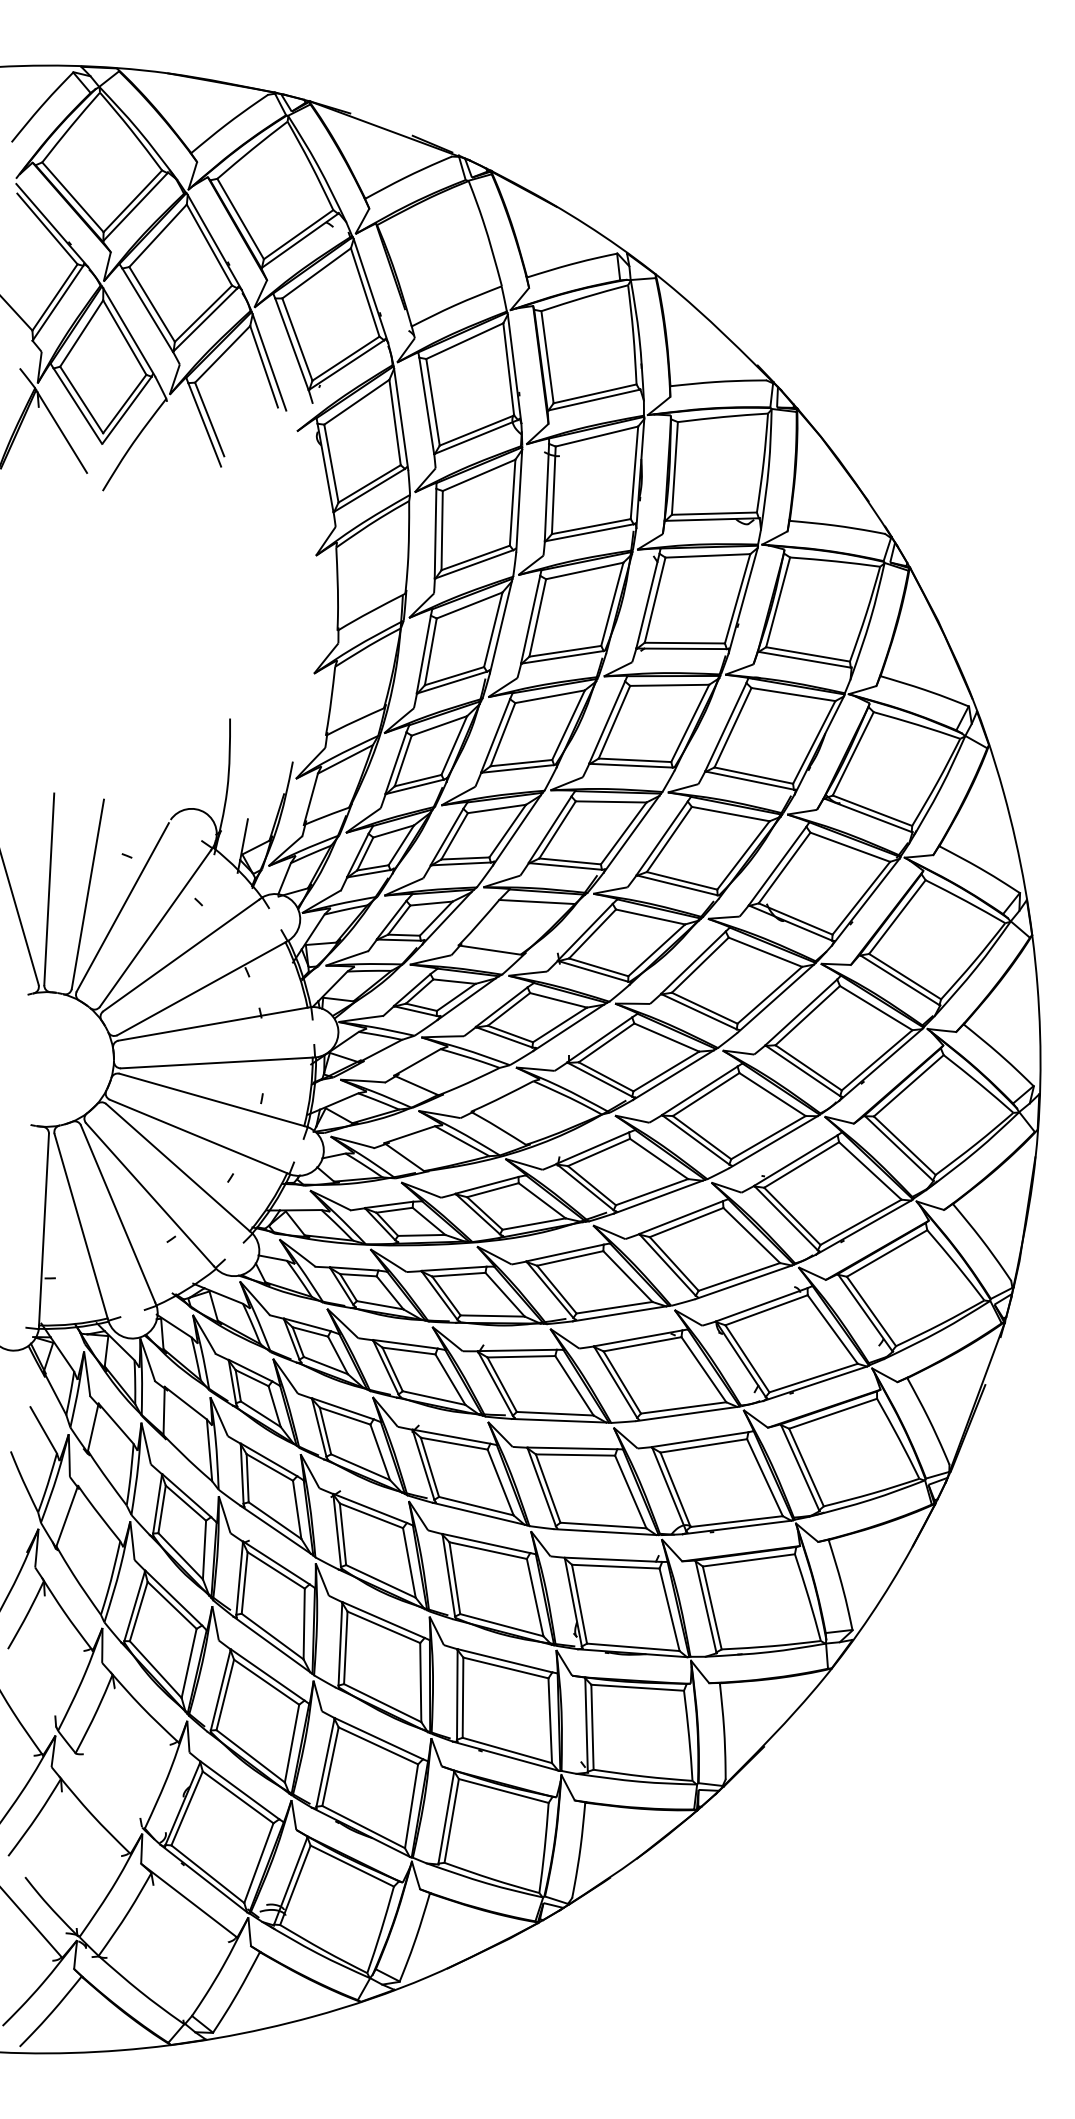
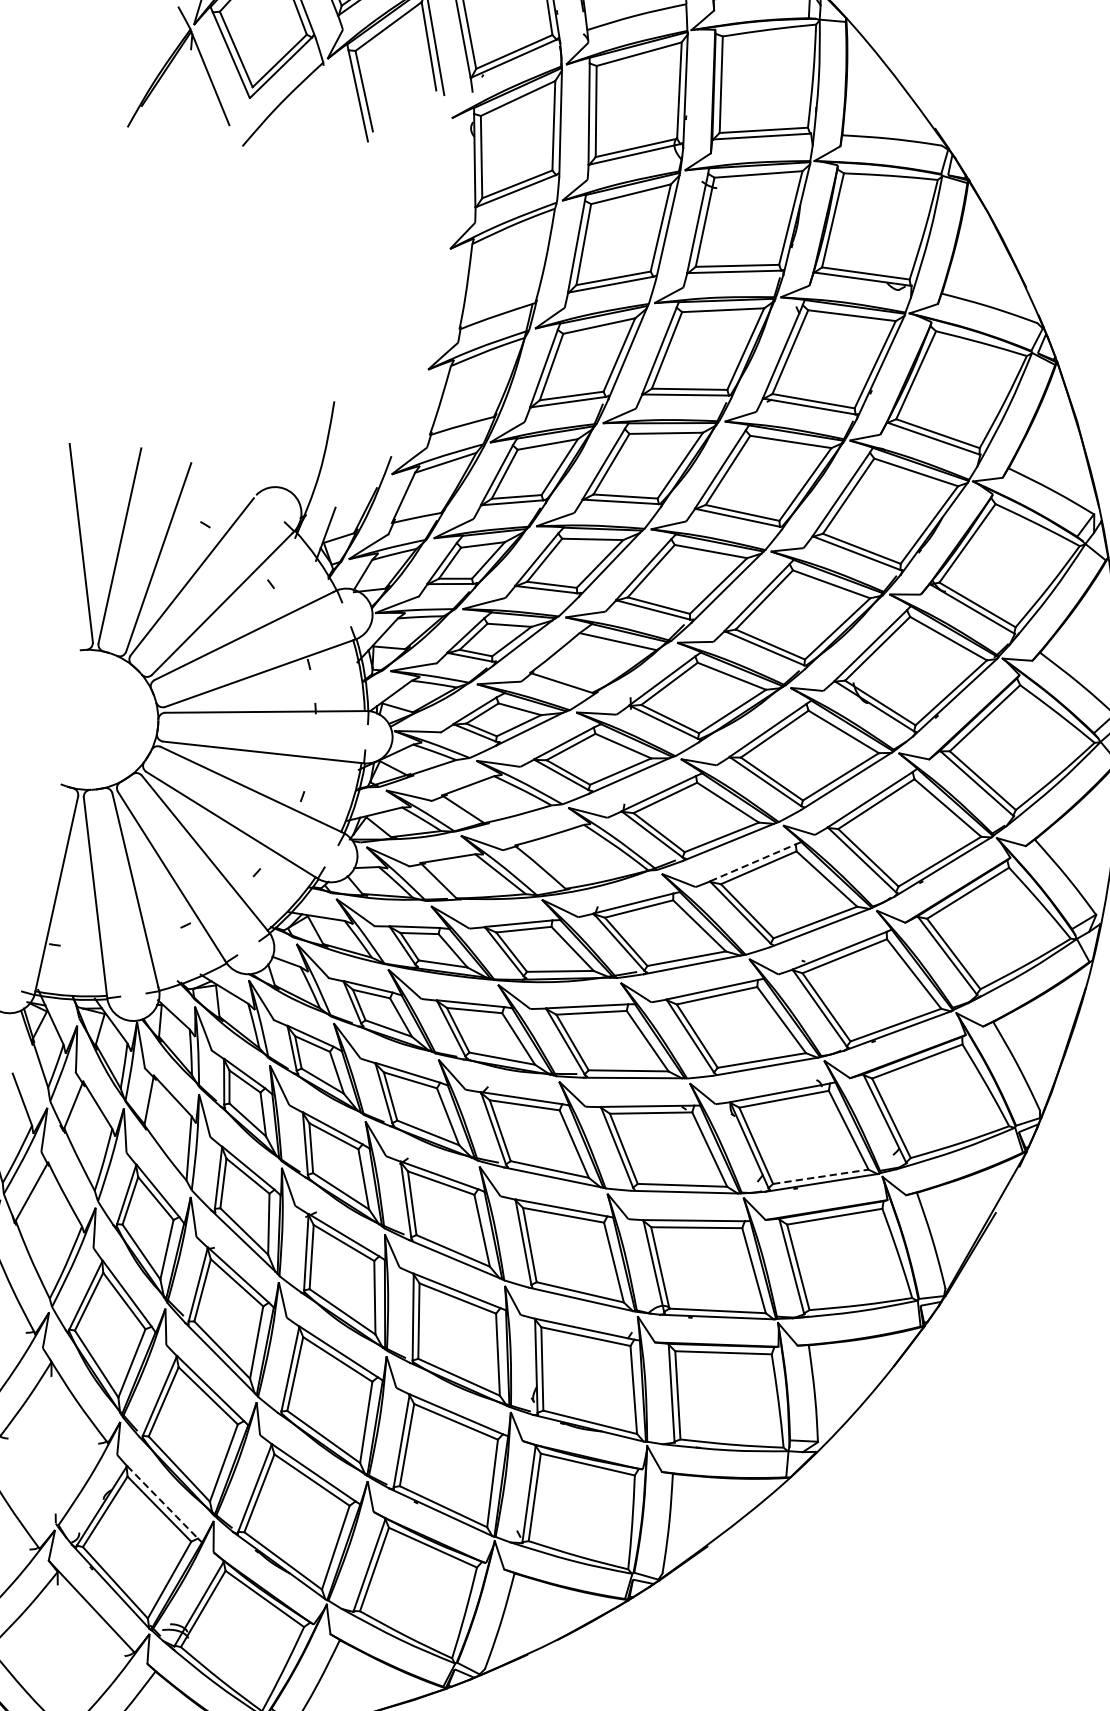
line: (699, 1090) -> (752, 862), solid -> dashed
line: (814, 1377) -> (821, 1176), solid -> dashed
line: (240, 1790) -> (163, 1502), solid -> dashed

